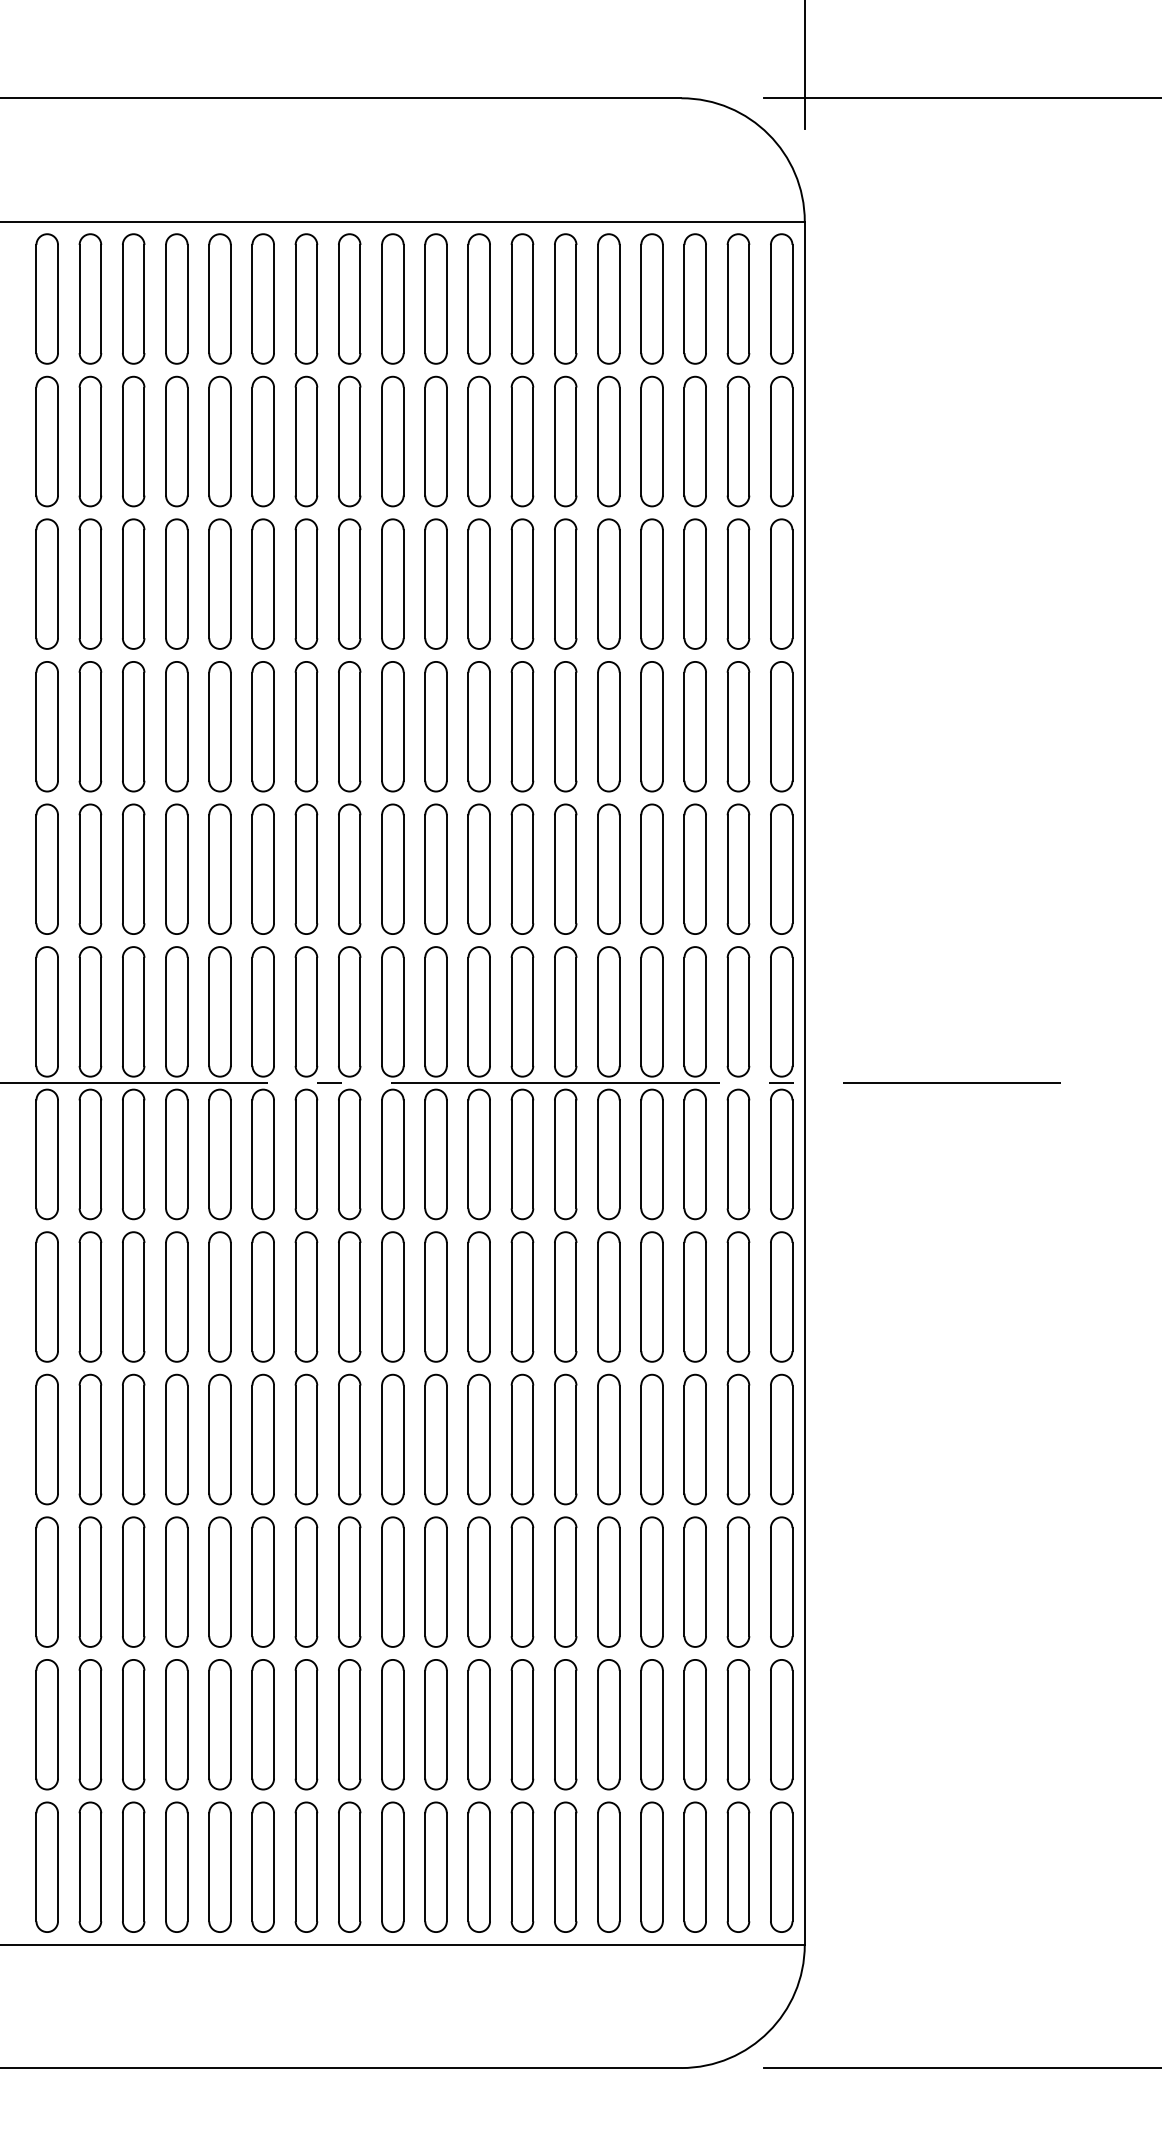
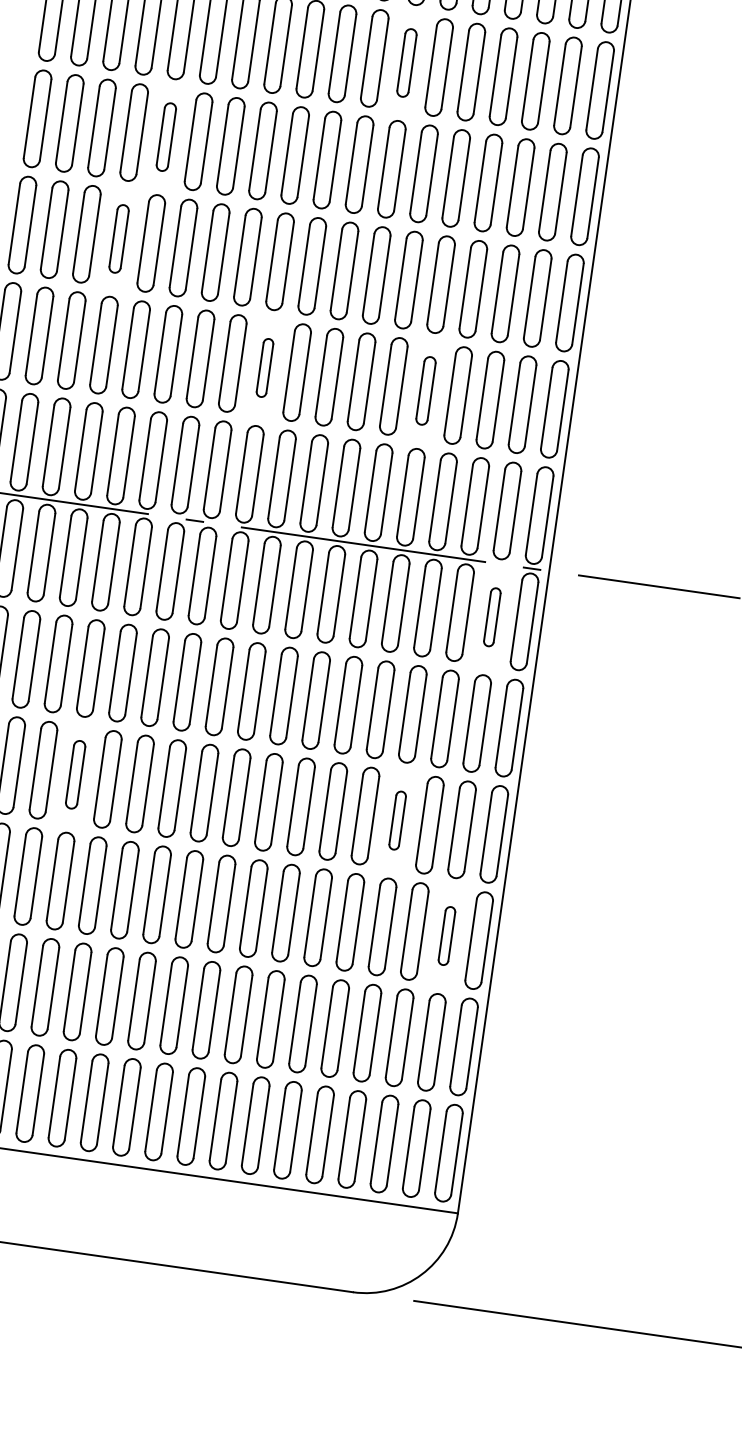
part: (522, 441) -> (406, 62), size x0.7
part: (219, 583) -> (166, 136), size x0.7
part: (176, 726) -> (118, 238), size x0.7
part: (392, 868) -> (264, 367), size x0.6
part: (608, 868) -> (425, 390), size x0.7
part: (738, 1154) -> (492, 617), size x0.6
part: (219, 1439) -> (75, 774), size x0.7
part: (651, 1439) -> (397, 820), size x0.6
part: (738, 1581) -> (447, 935), size x0.6

